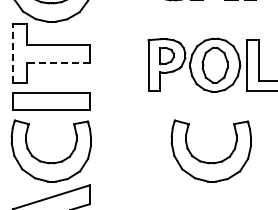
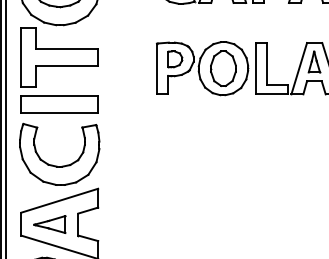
line: (13, 54) -> (21, 57), dashed -> solid
line: (58, 63) -> (66, 66), dashed -> solid
part: (209, 162) -> (217, 165), removed

